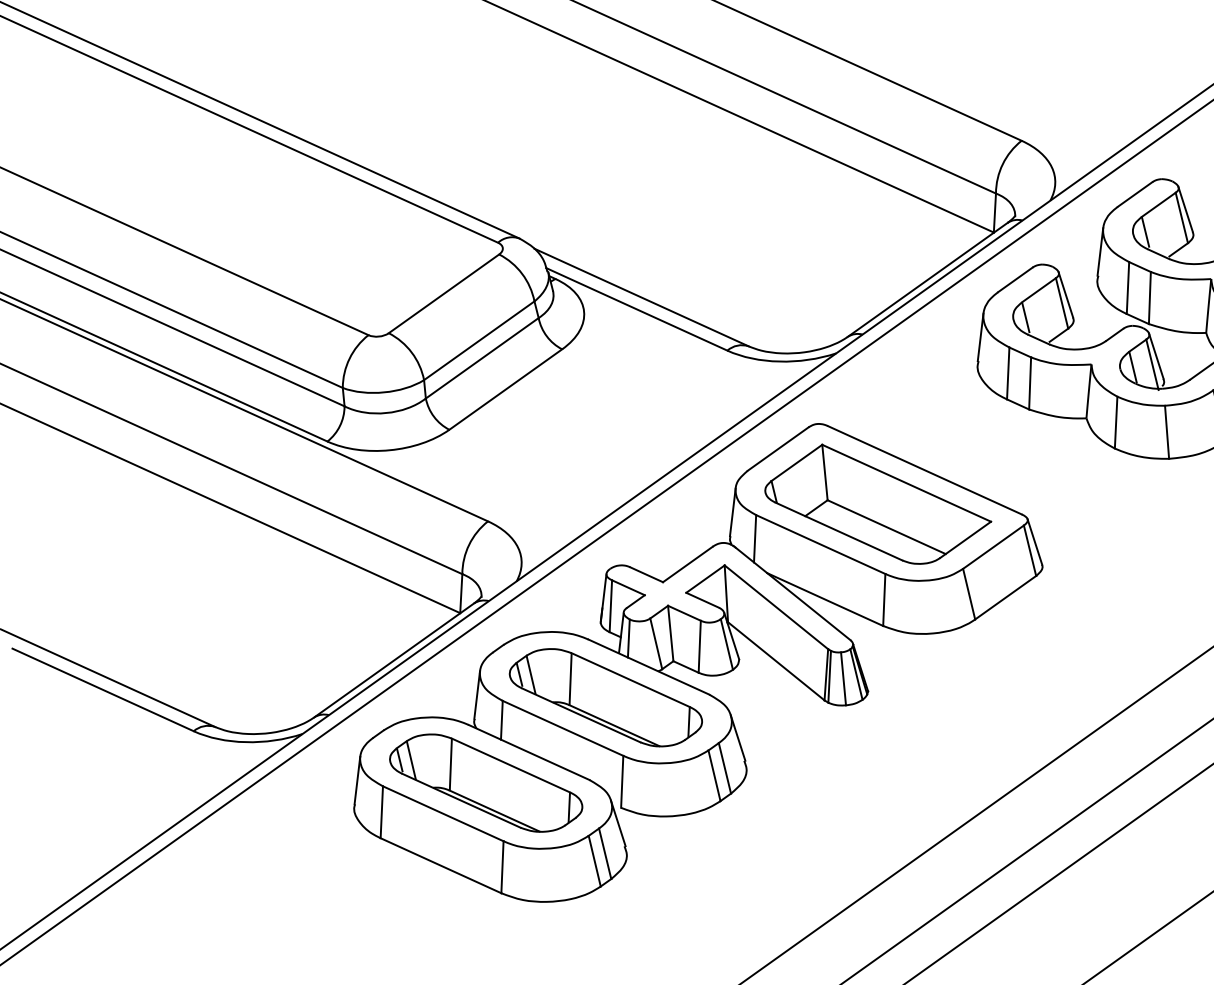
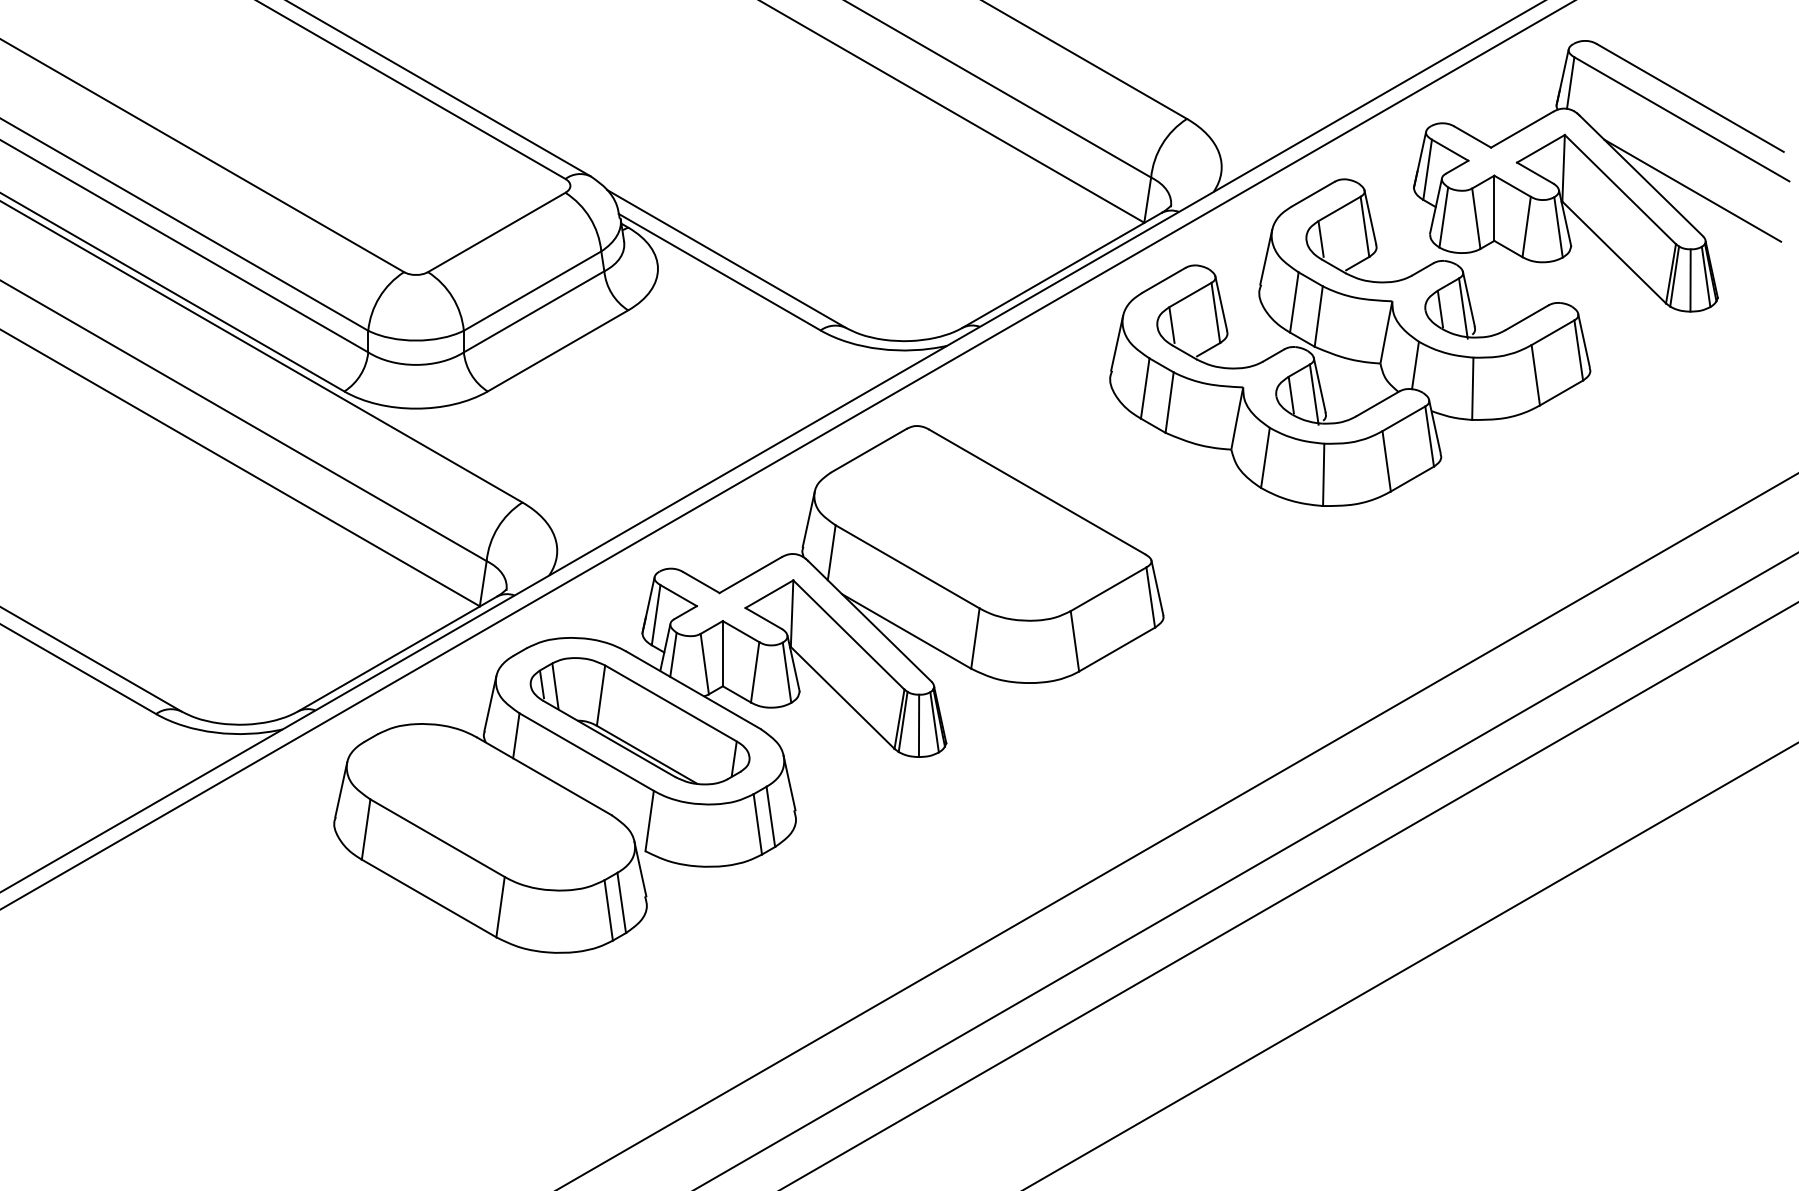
part: (877, 503) -> (978, 525), removed
part: (485, 783) -> (490, 807), removed

